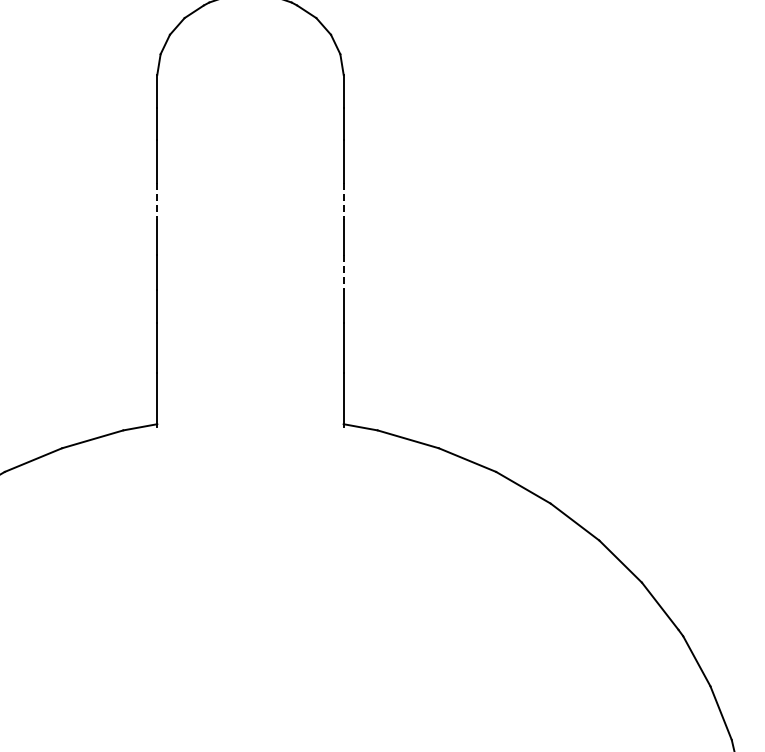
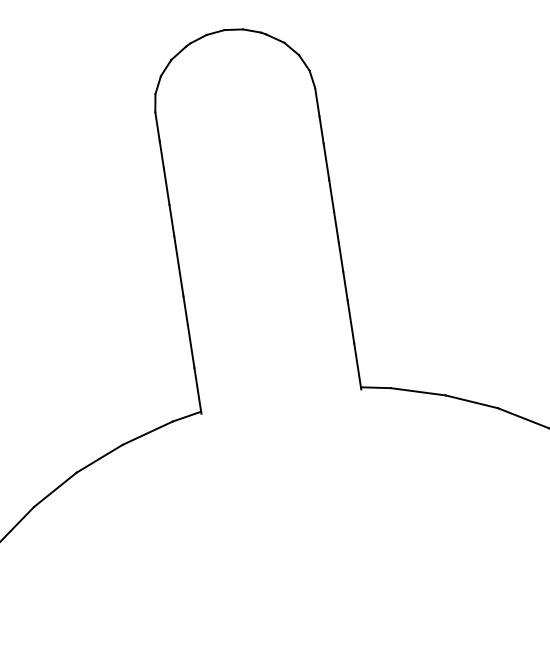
line: (157, 201) -> (172, 220), dashed -> solid
line: (343, 201) -> (331, 196), dashed -> solid
line: (343, 272) -> (340, 257), dashed -> solid

